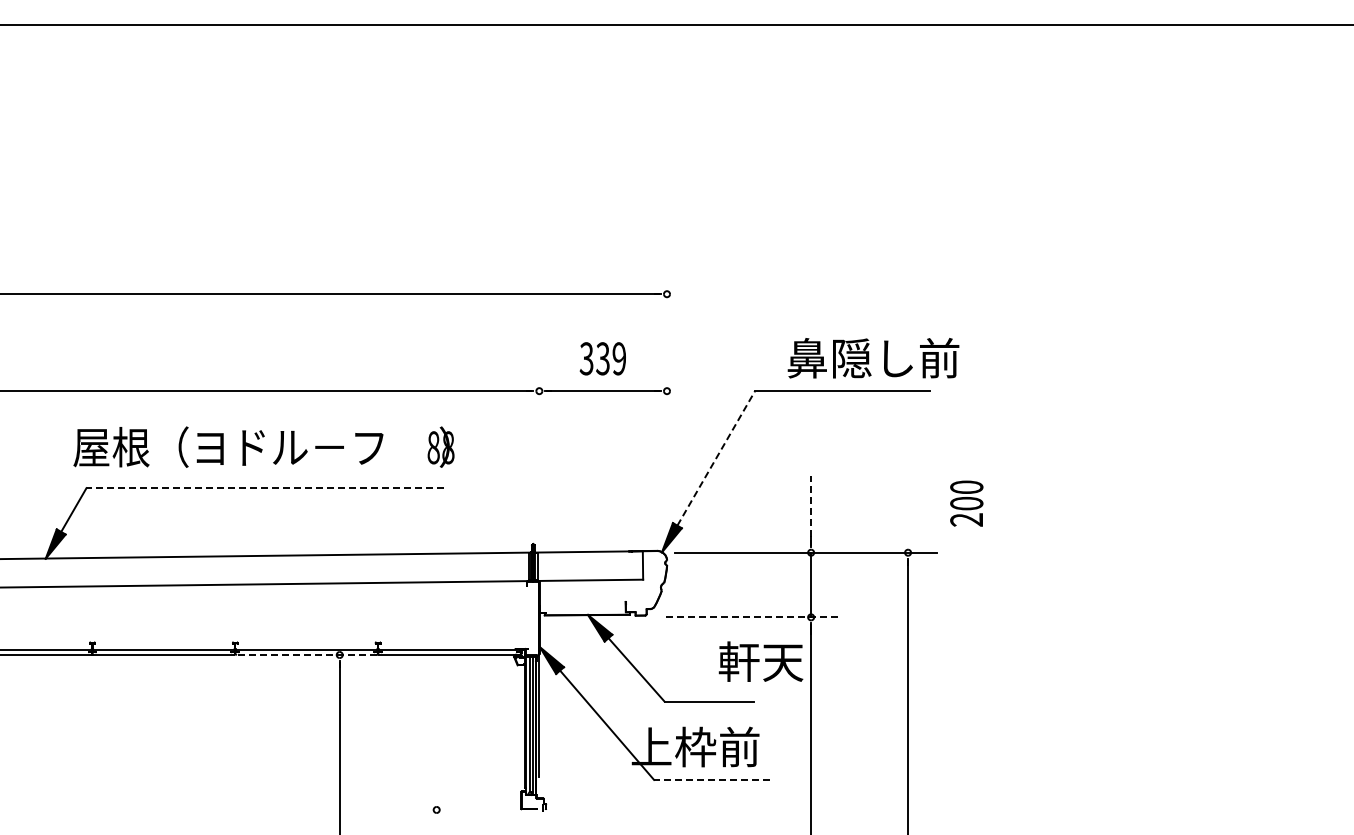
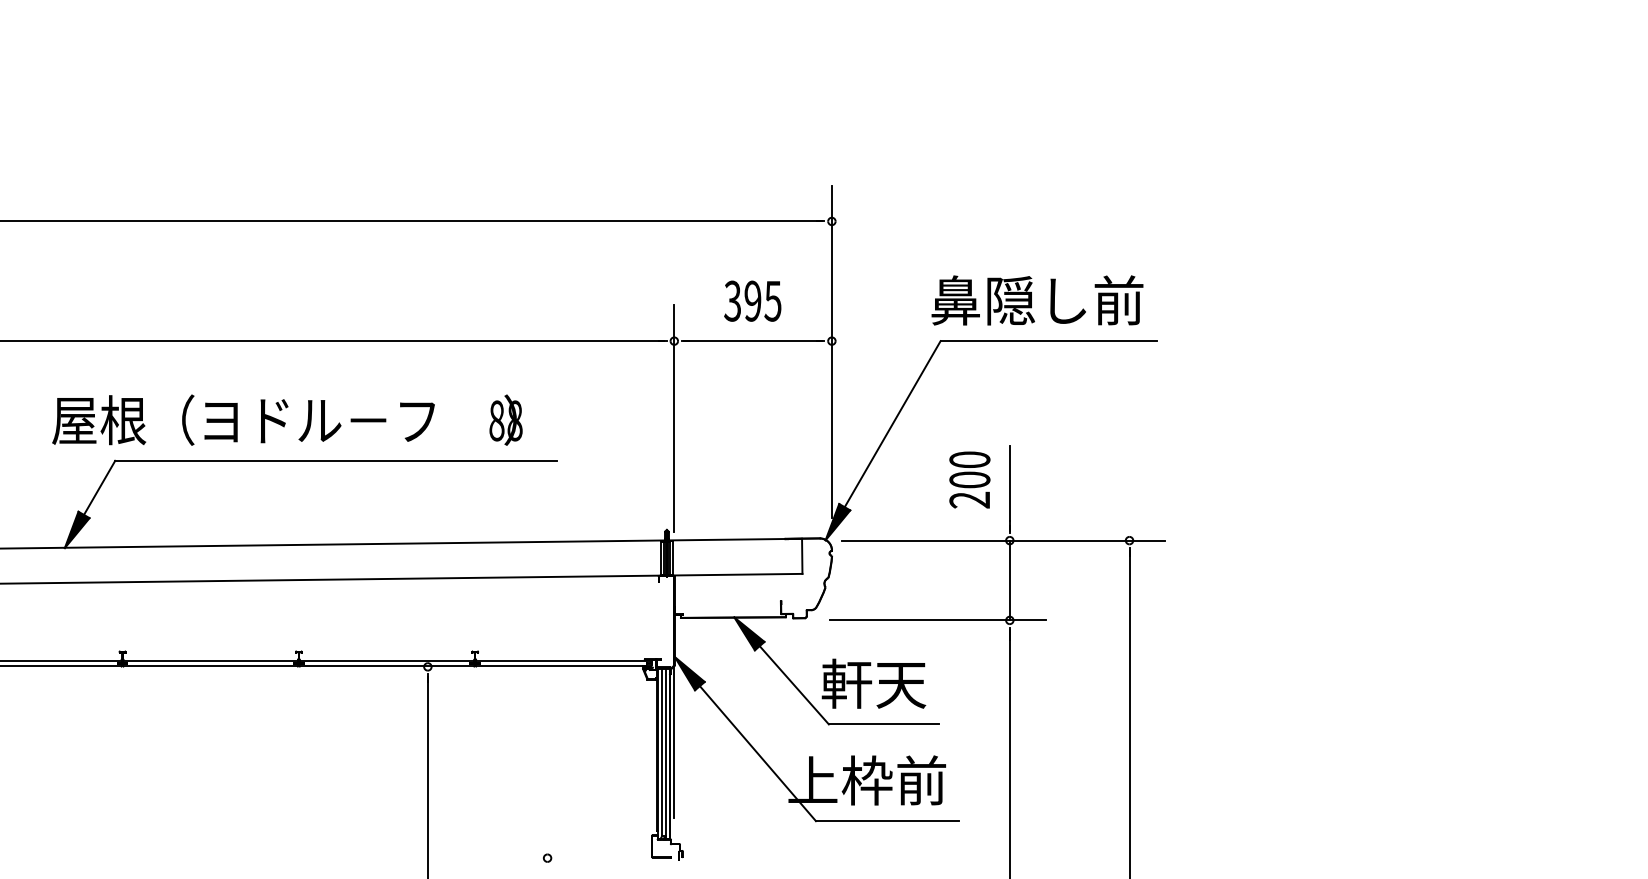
text: (610, 358) -> (762, 300), 339 -> 395
text: (873, 358) -> (1037, 300), moved
line: (667, 399) -> (832, 351), added
text: (263, 446) -> (286, 419), moved
line: (539, 453) -> (674, 418), added
line: (716, 458) -> (893, 424), dashed -> solid
line: (265, 488) -> (336, 461), dashed -> solid
text: (966, 503) -> (969, 479), moved
line: (811, 505) -> (1010, 482), dashed -> solid
line: (753, 617) -> (938, 620), dashed -> solid
line: (306, 654) -> (386, 666), dashed -> solid
text: (760, 661) -> (873, 683), moved
line: (711, 779) -> (886, 820), dashed -> solid

